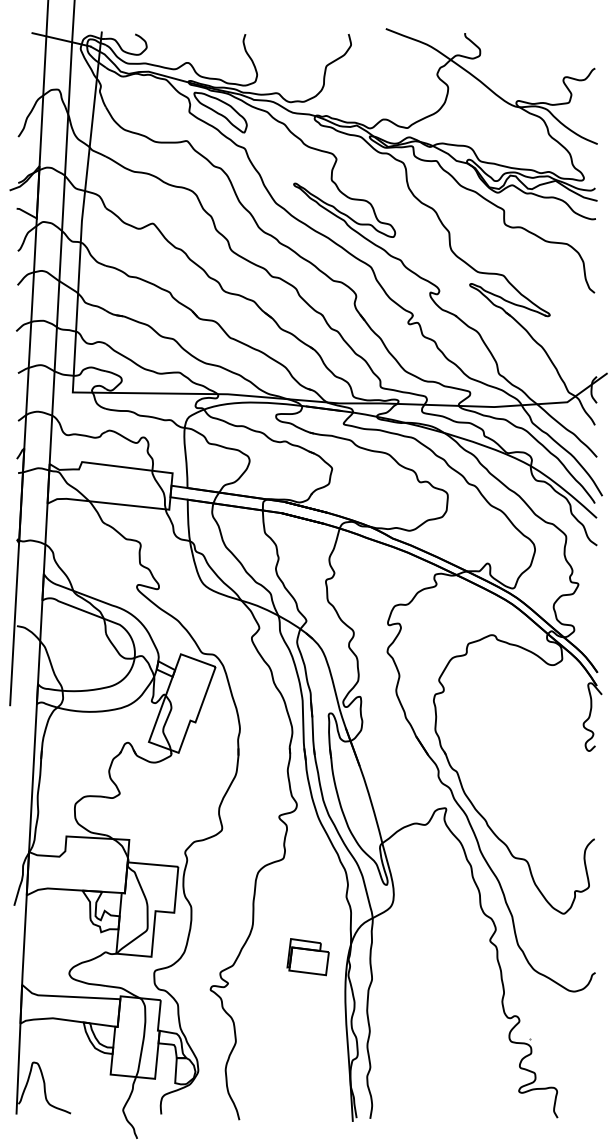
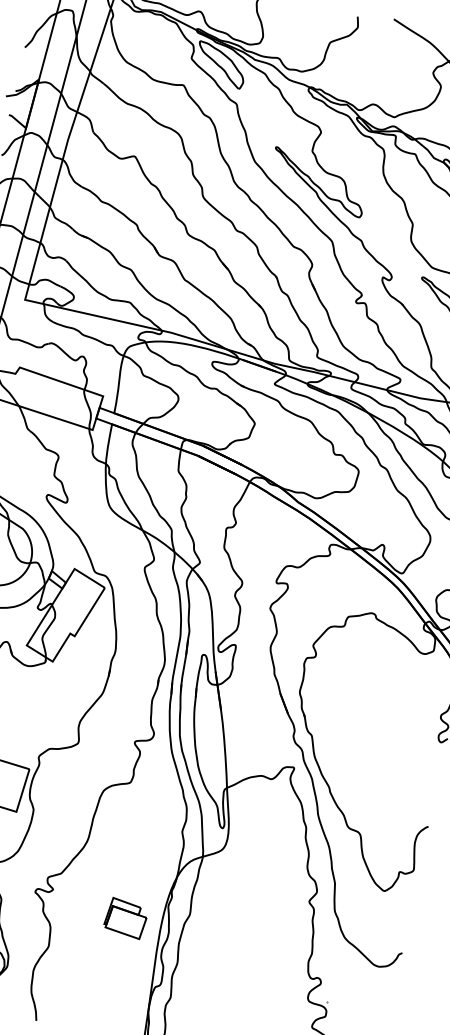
part: (307, 957) -> (125, 918), moved

